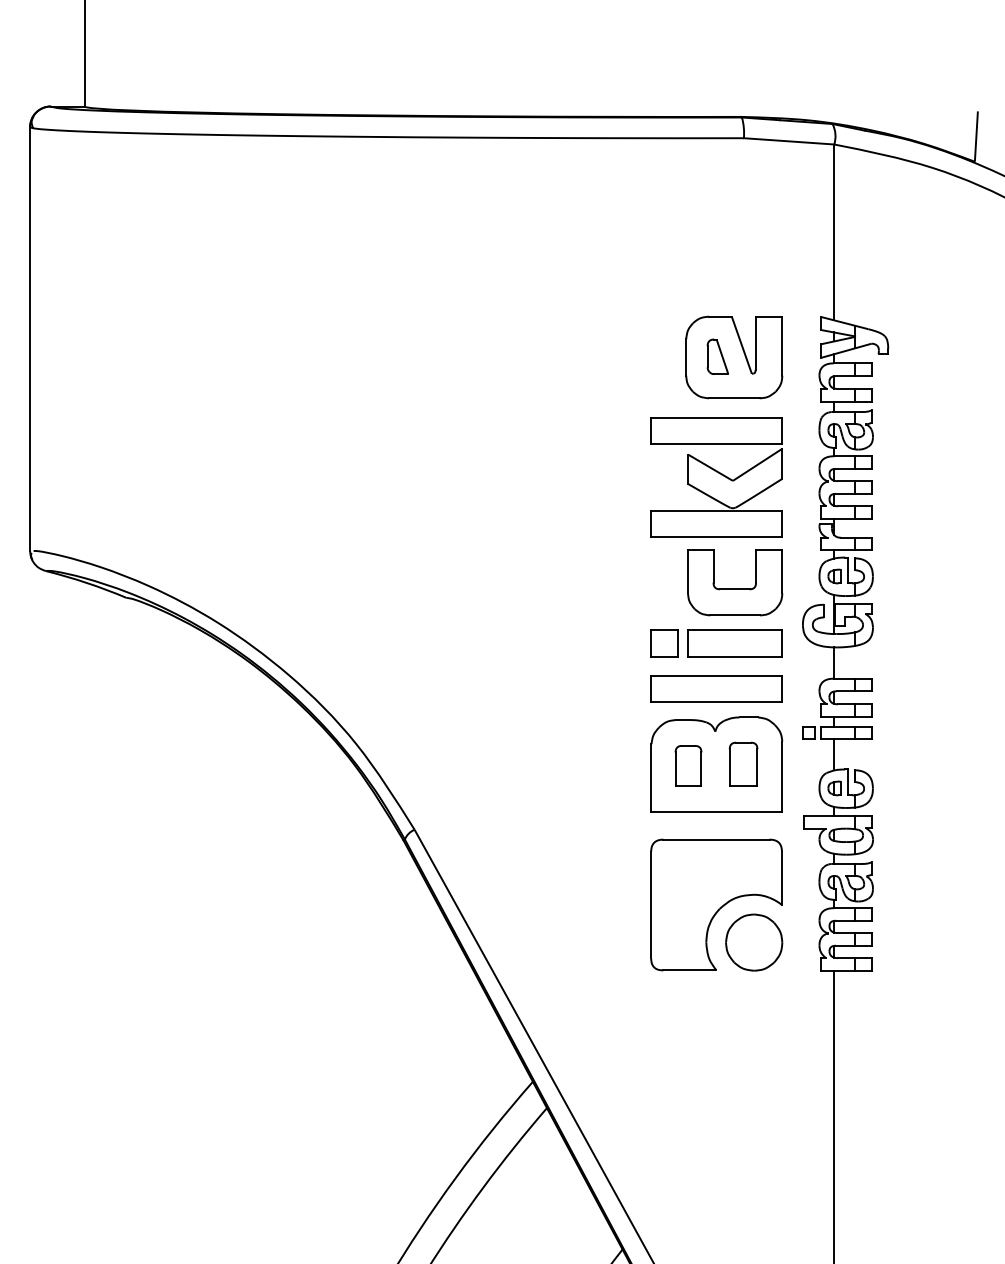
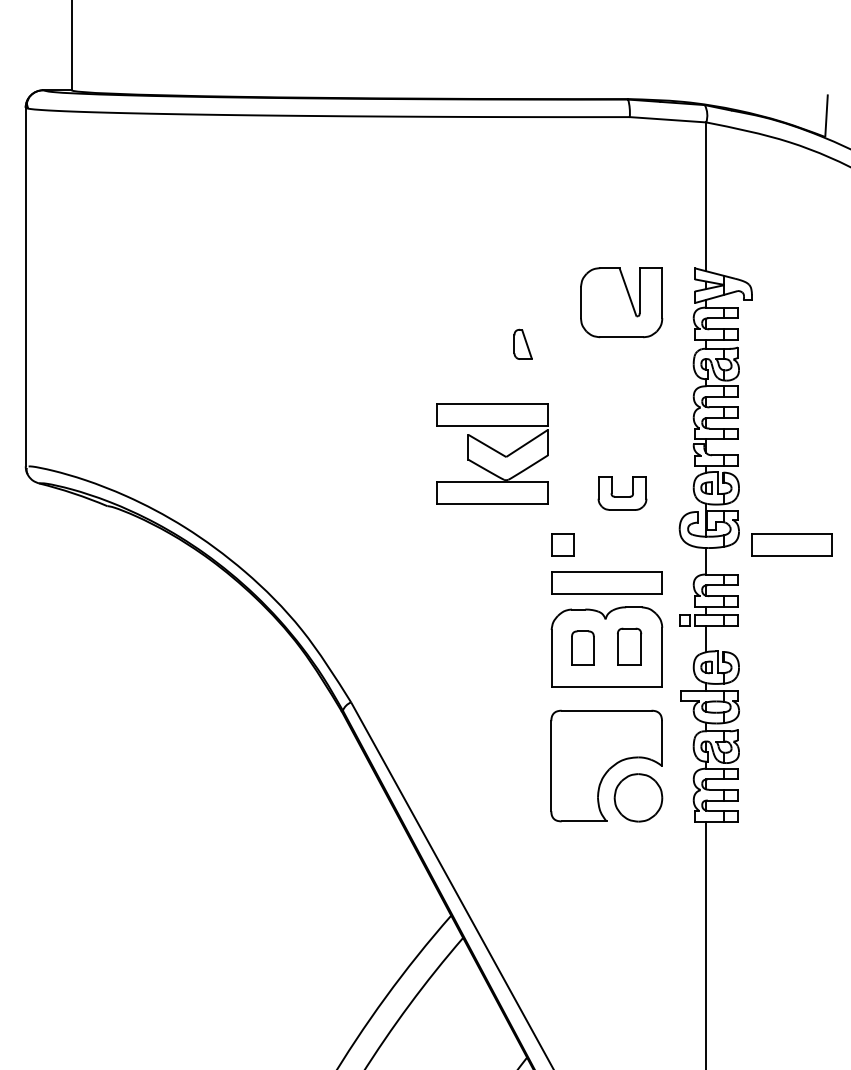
part: (717, 356) -> (522, 344), moved
part: (716, 477) -> (492, 454), moved
part: (735, 582) -> (622, 493), size x0.6
part: (734, 643) -> (791, 544), moved

